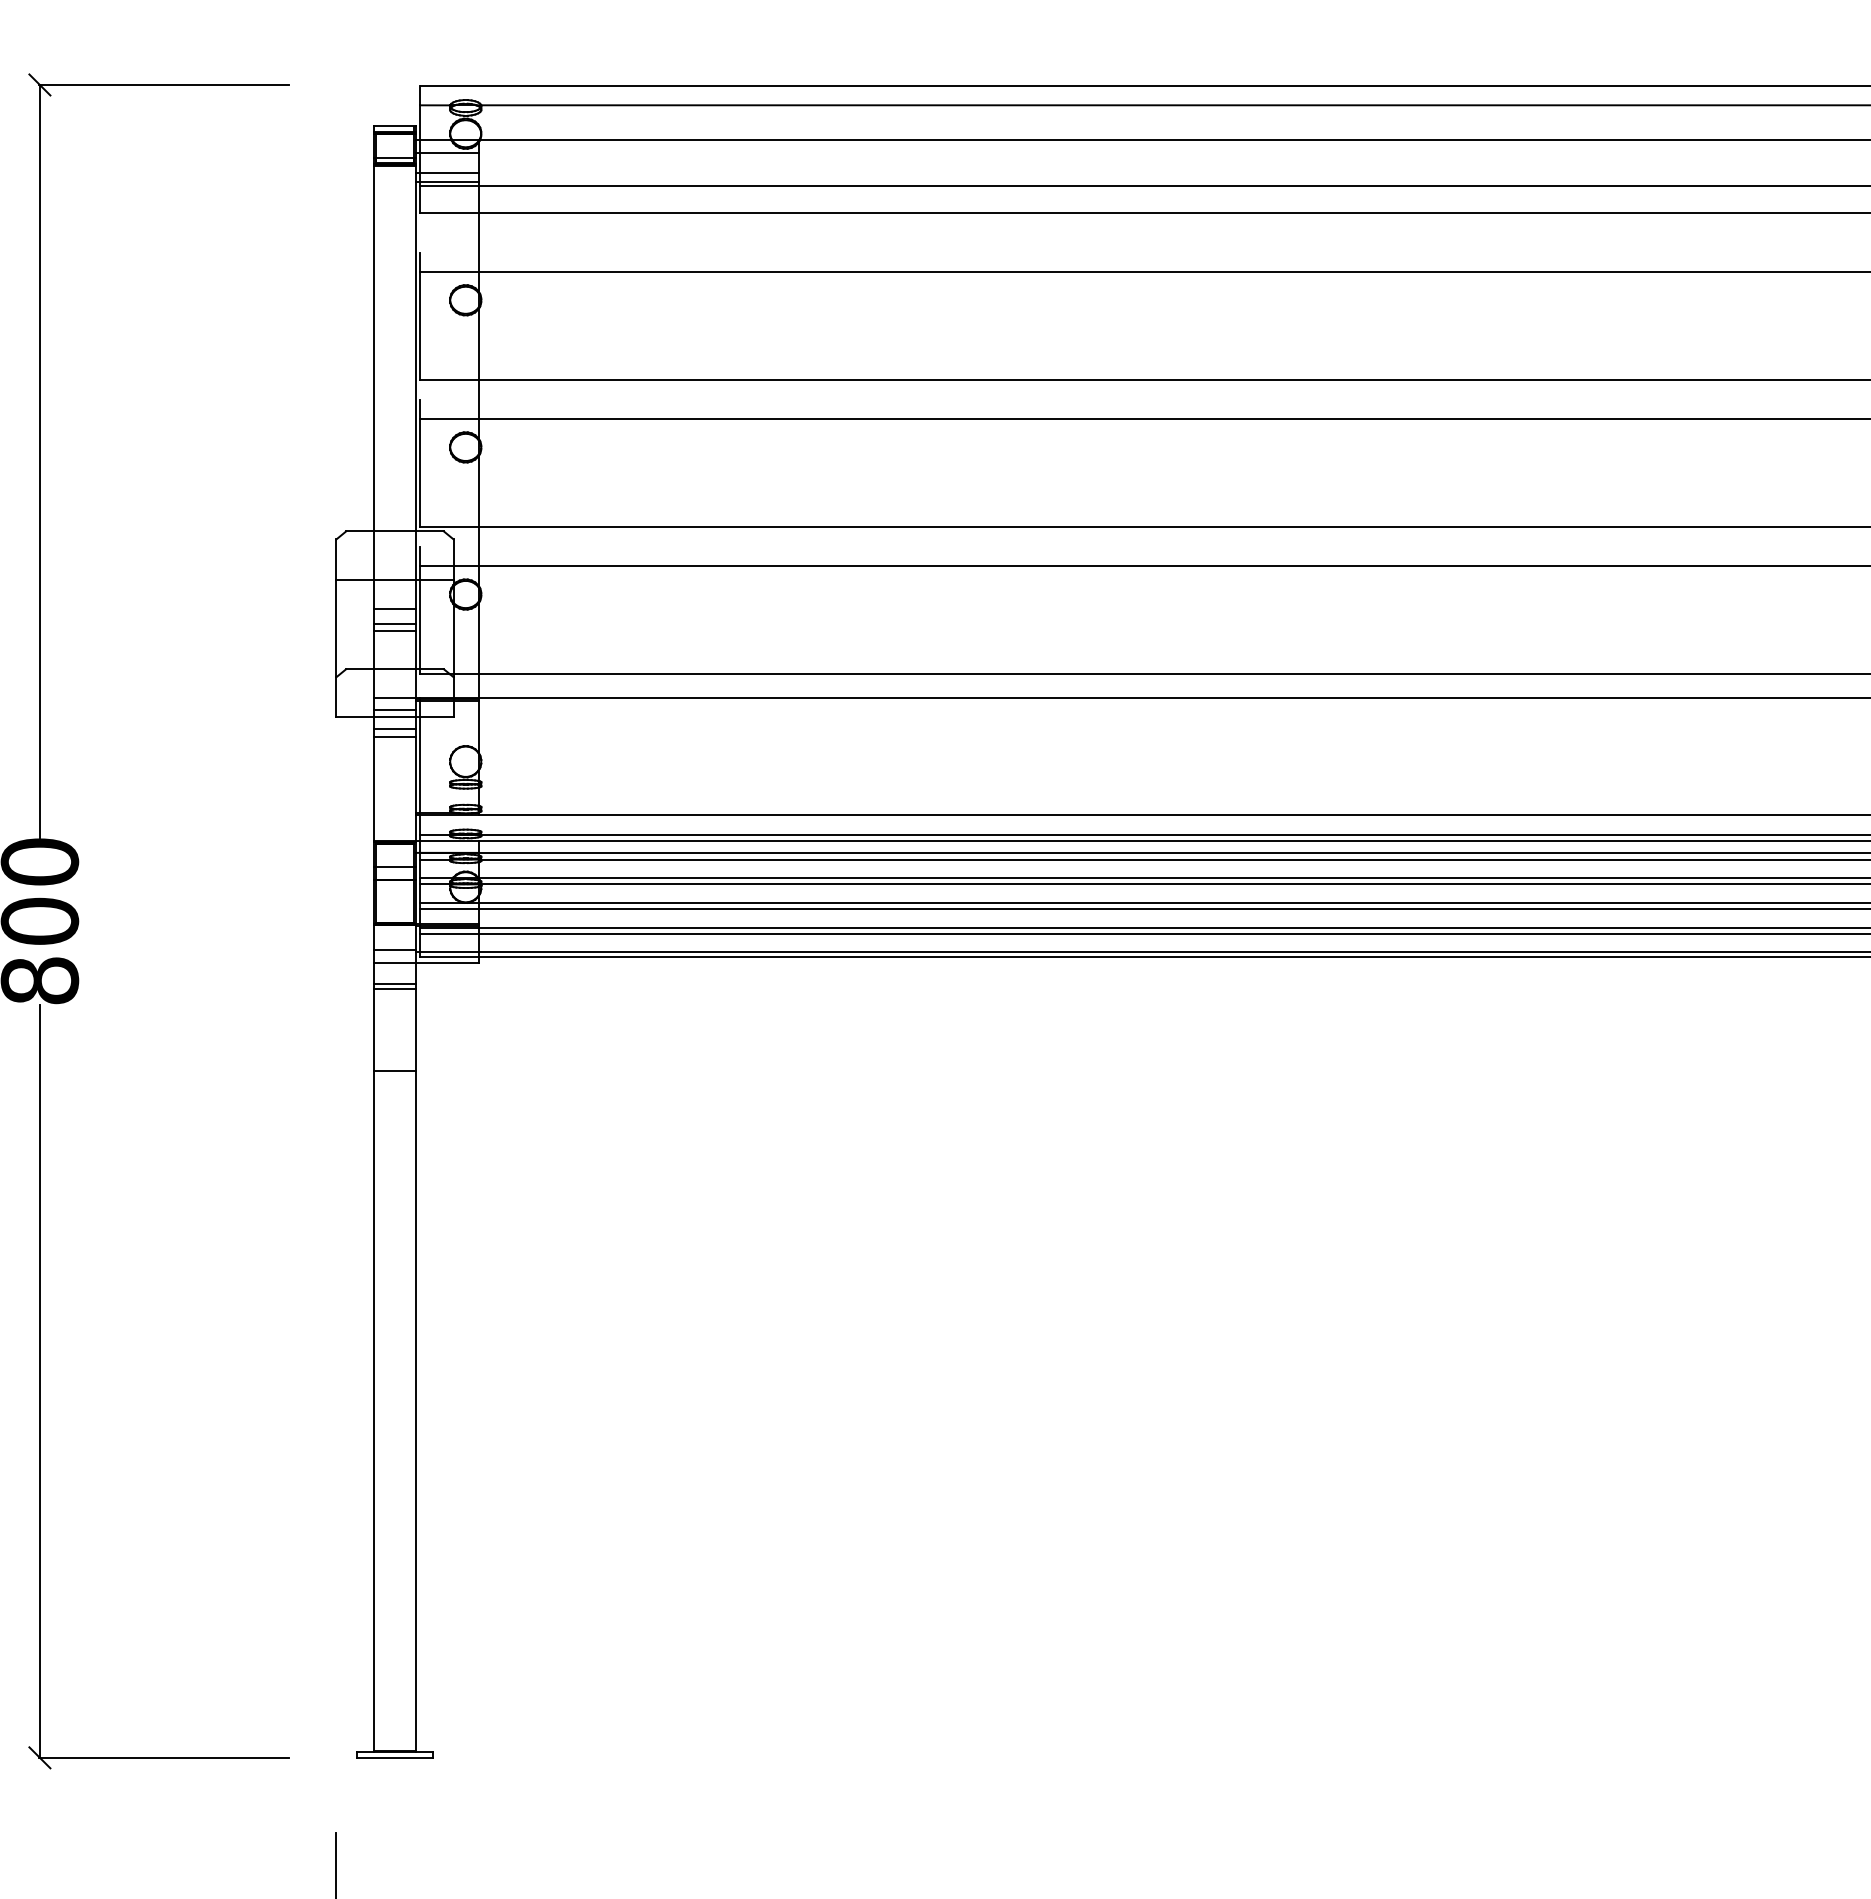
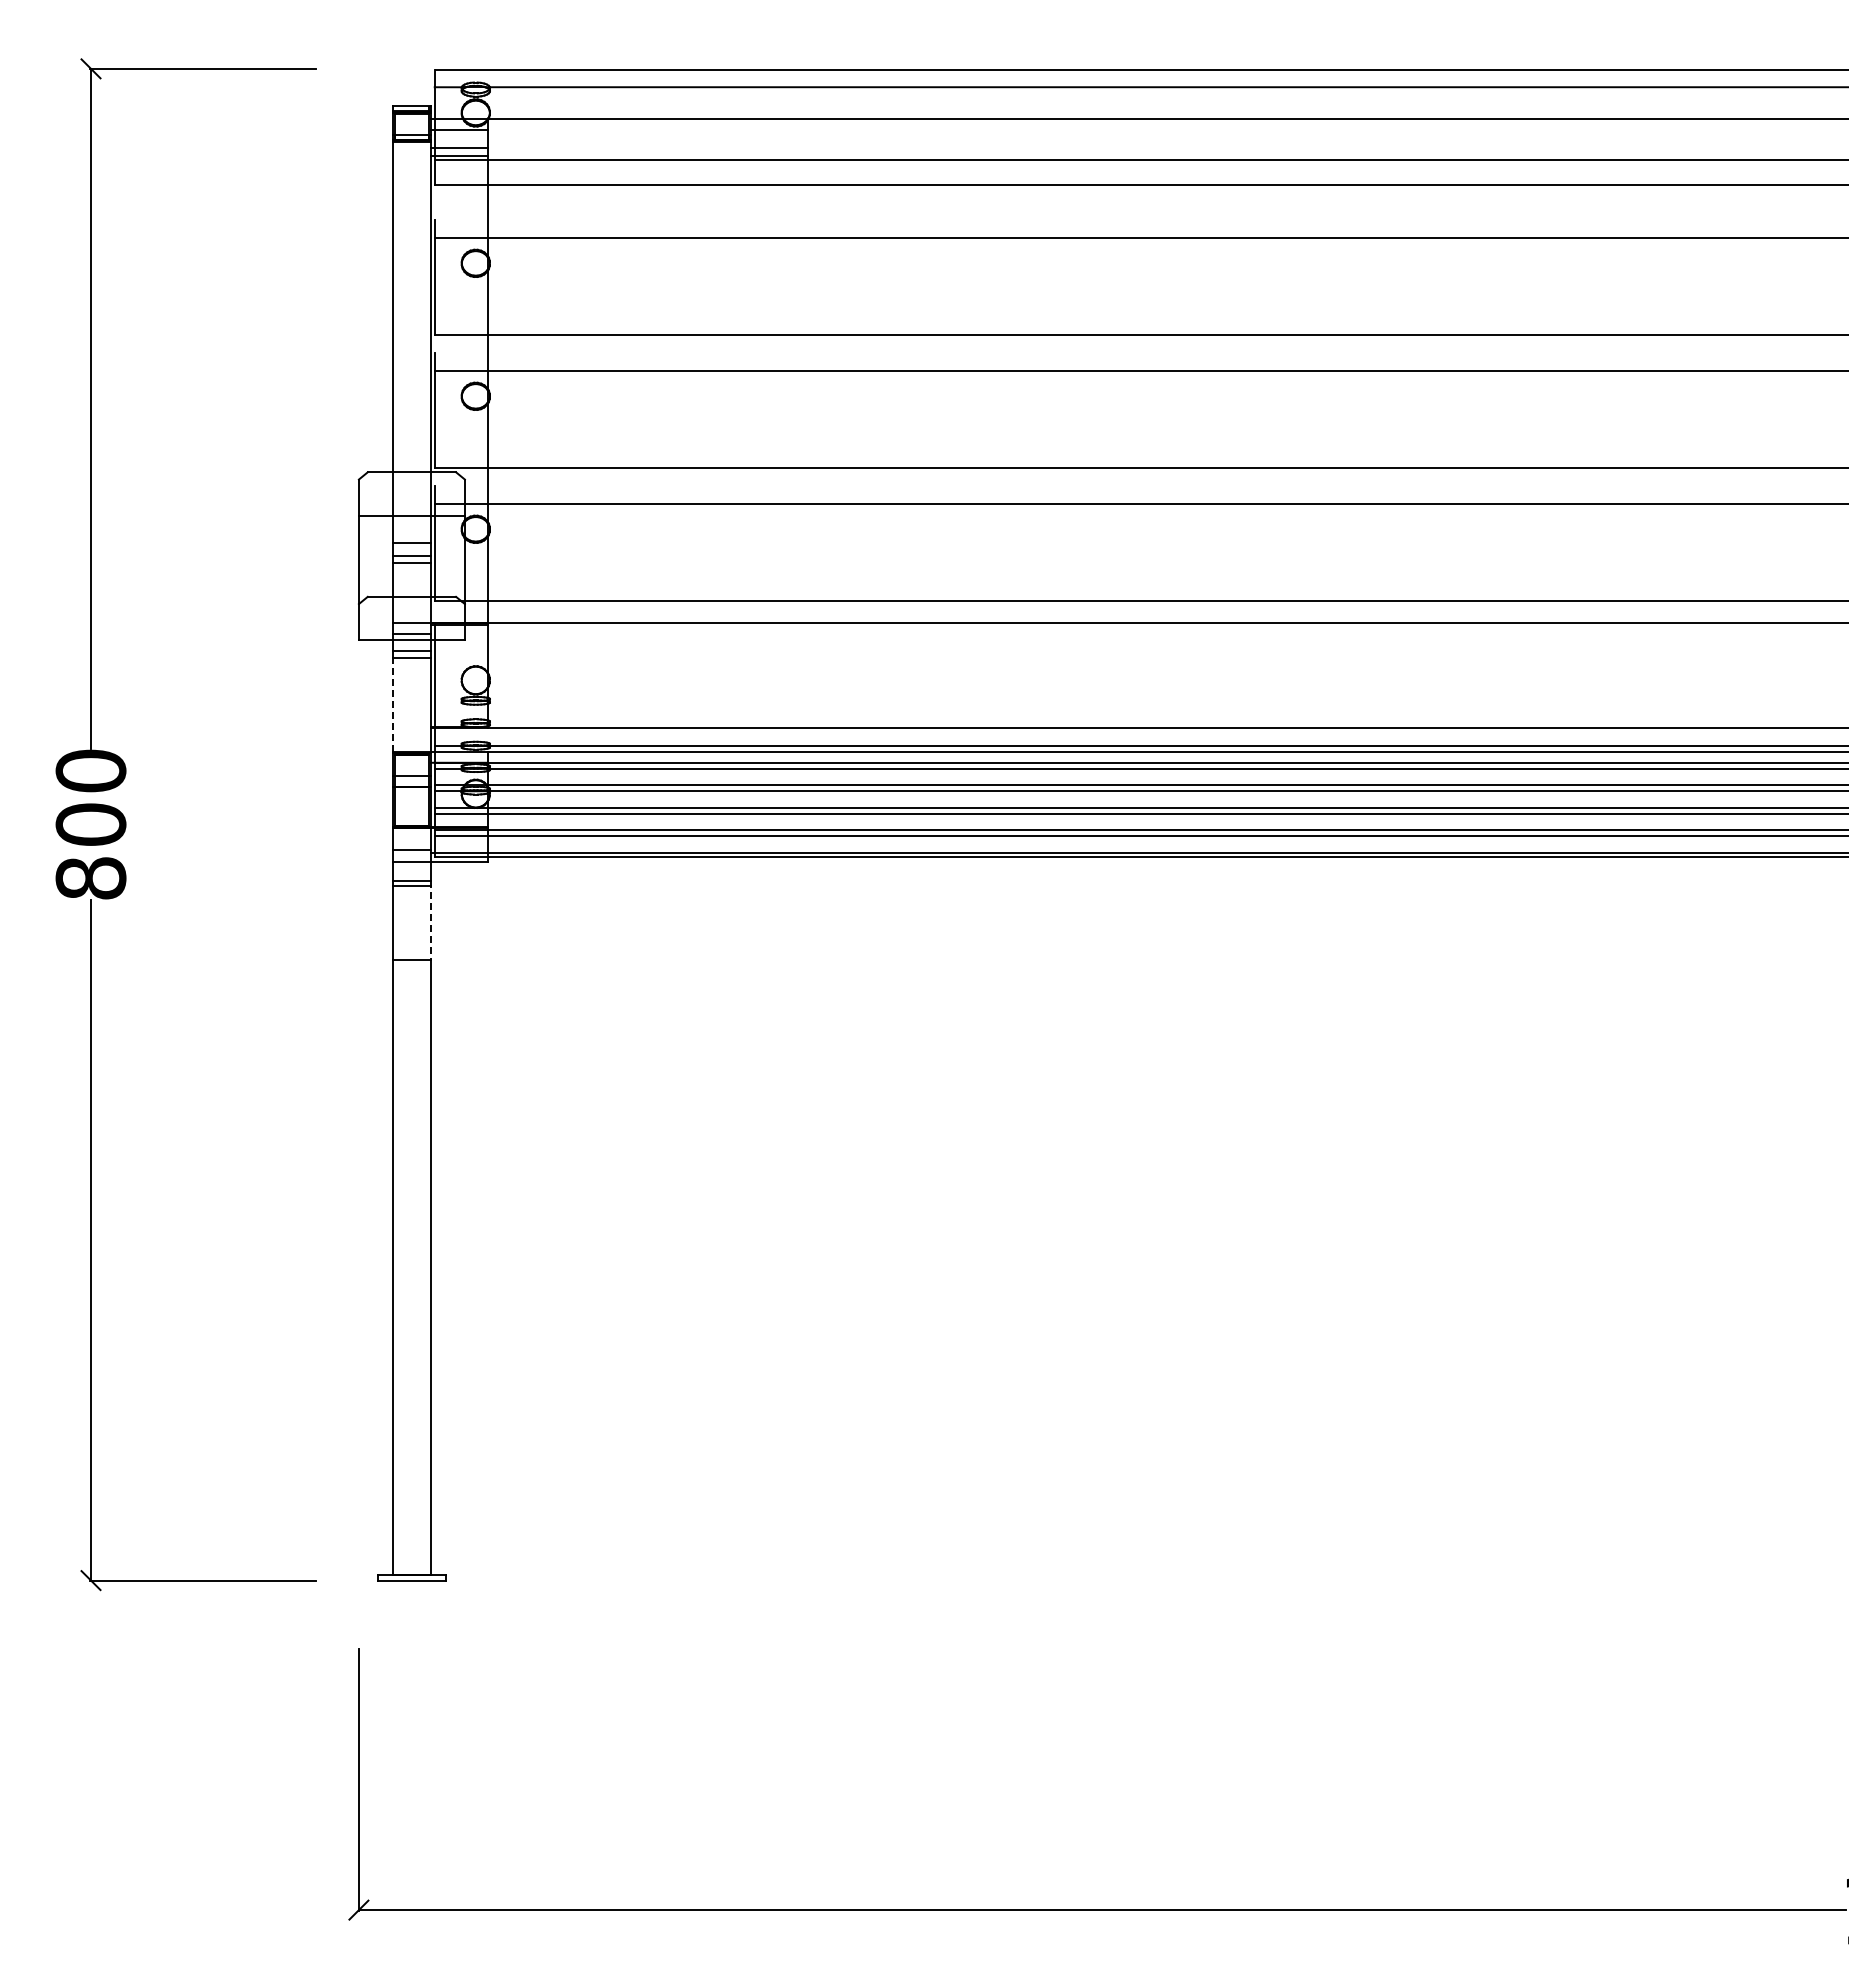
line: (373, 788) -> (392, 704), solid -> dashed
line: (415, 1028) -> (430, 921), solid -> dashed

